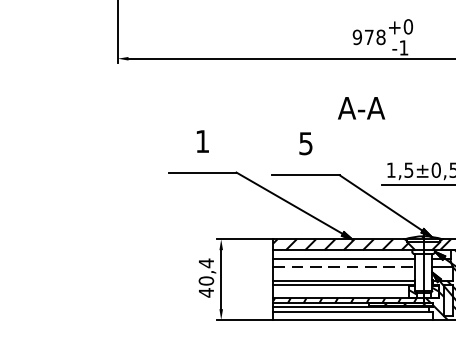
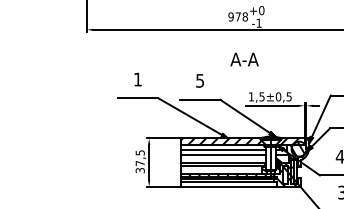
text: (361, 108) -> (244, 59), moved
line: (344, 267) -> (223, 155), dashed -> solid
text: (205, 277) -> (139, 161), 40,4 -> 37,5

